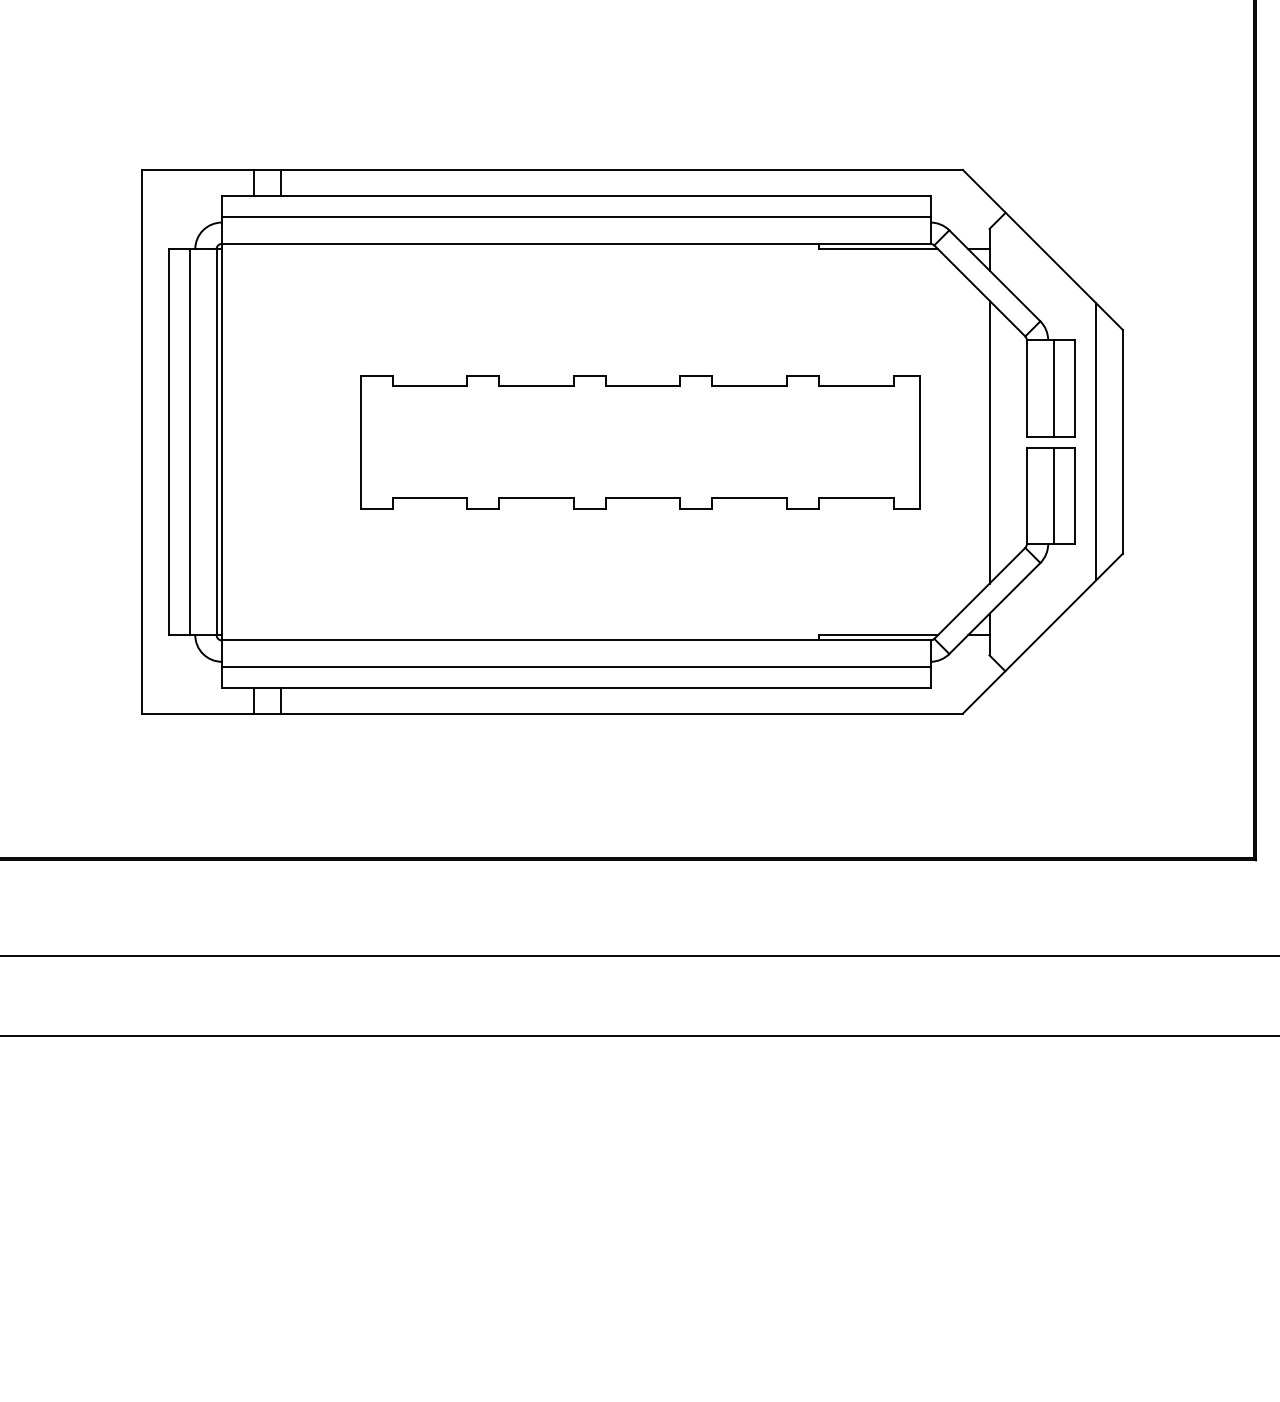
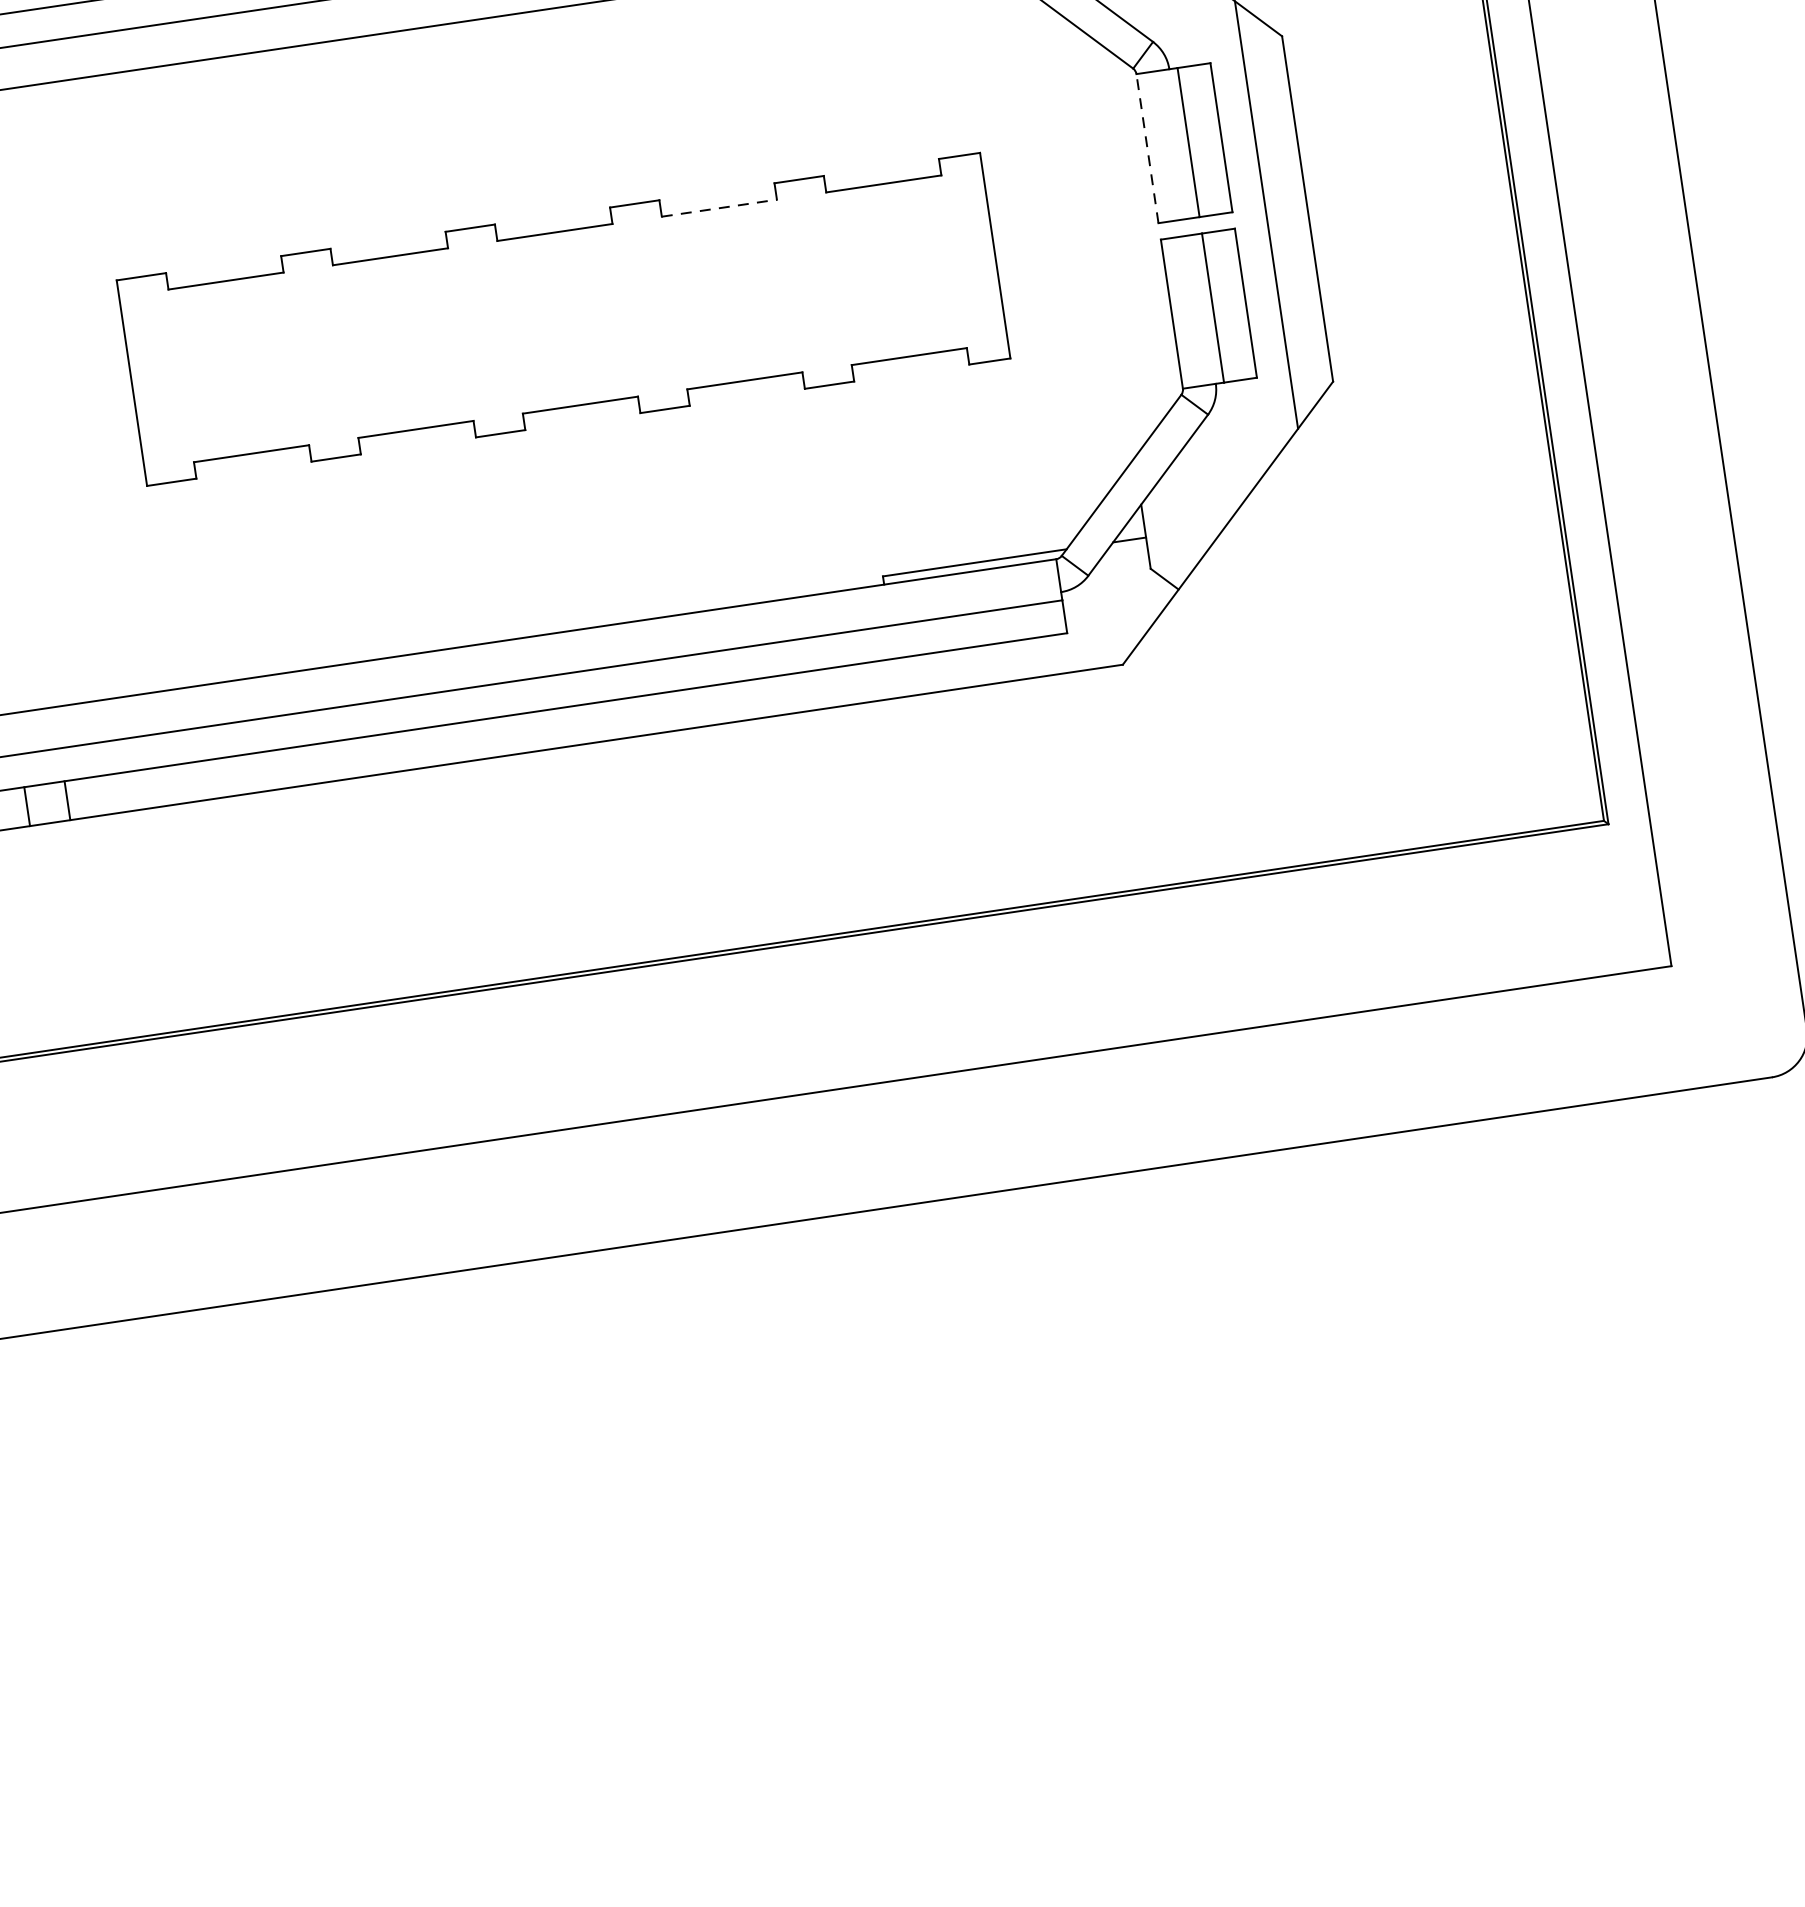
line: (750, 386) -> (720, 208), solid -> dashed
line: (1026, 388) -> (1146, 148), solid -> dashed
line: (989, 441) -> (1101, 238), removed

